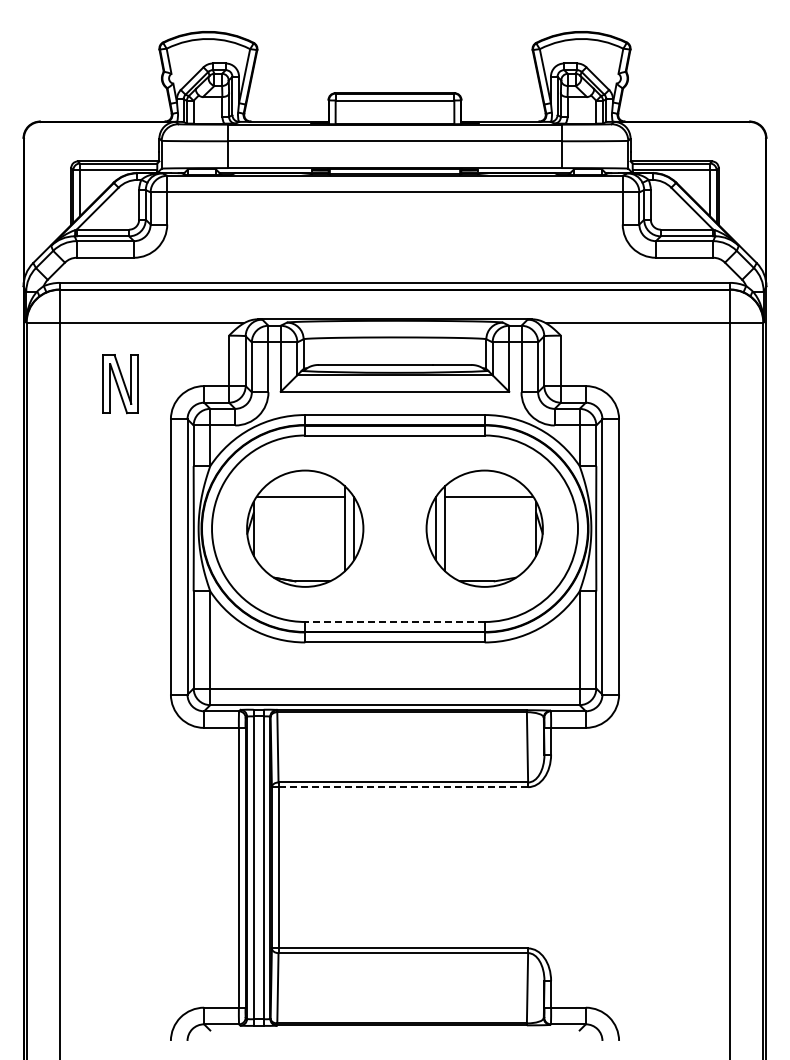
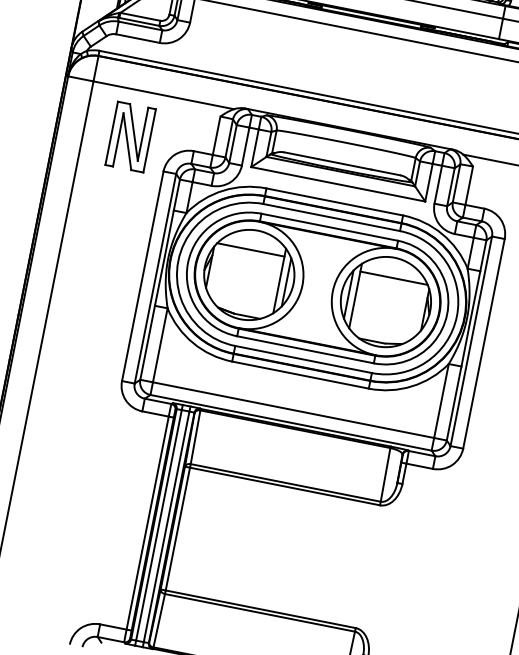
part: (120, 383) -> (130, 136), size x1.43
part: (394, 528) -> (317, 288), added
line: (394, 622) -> (303, 359), dashed -> solid
line: (403, 787) -> (285, 486), dashed -> solid

